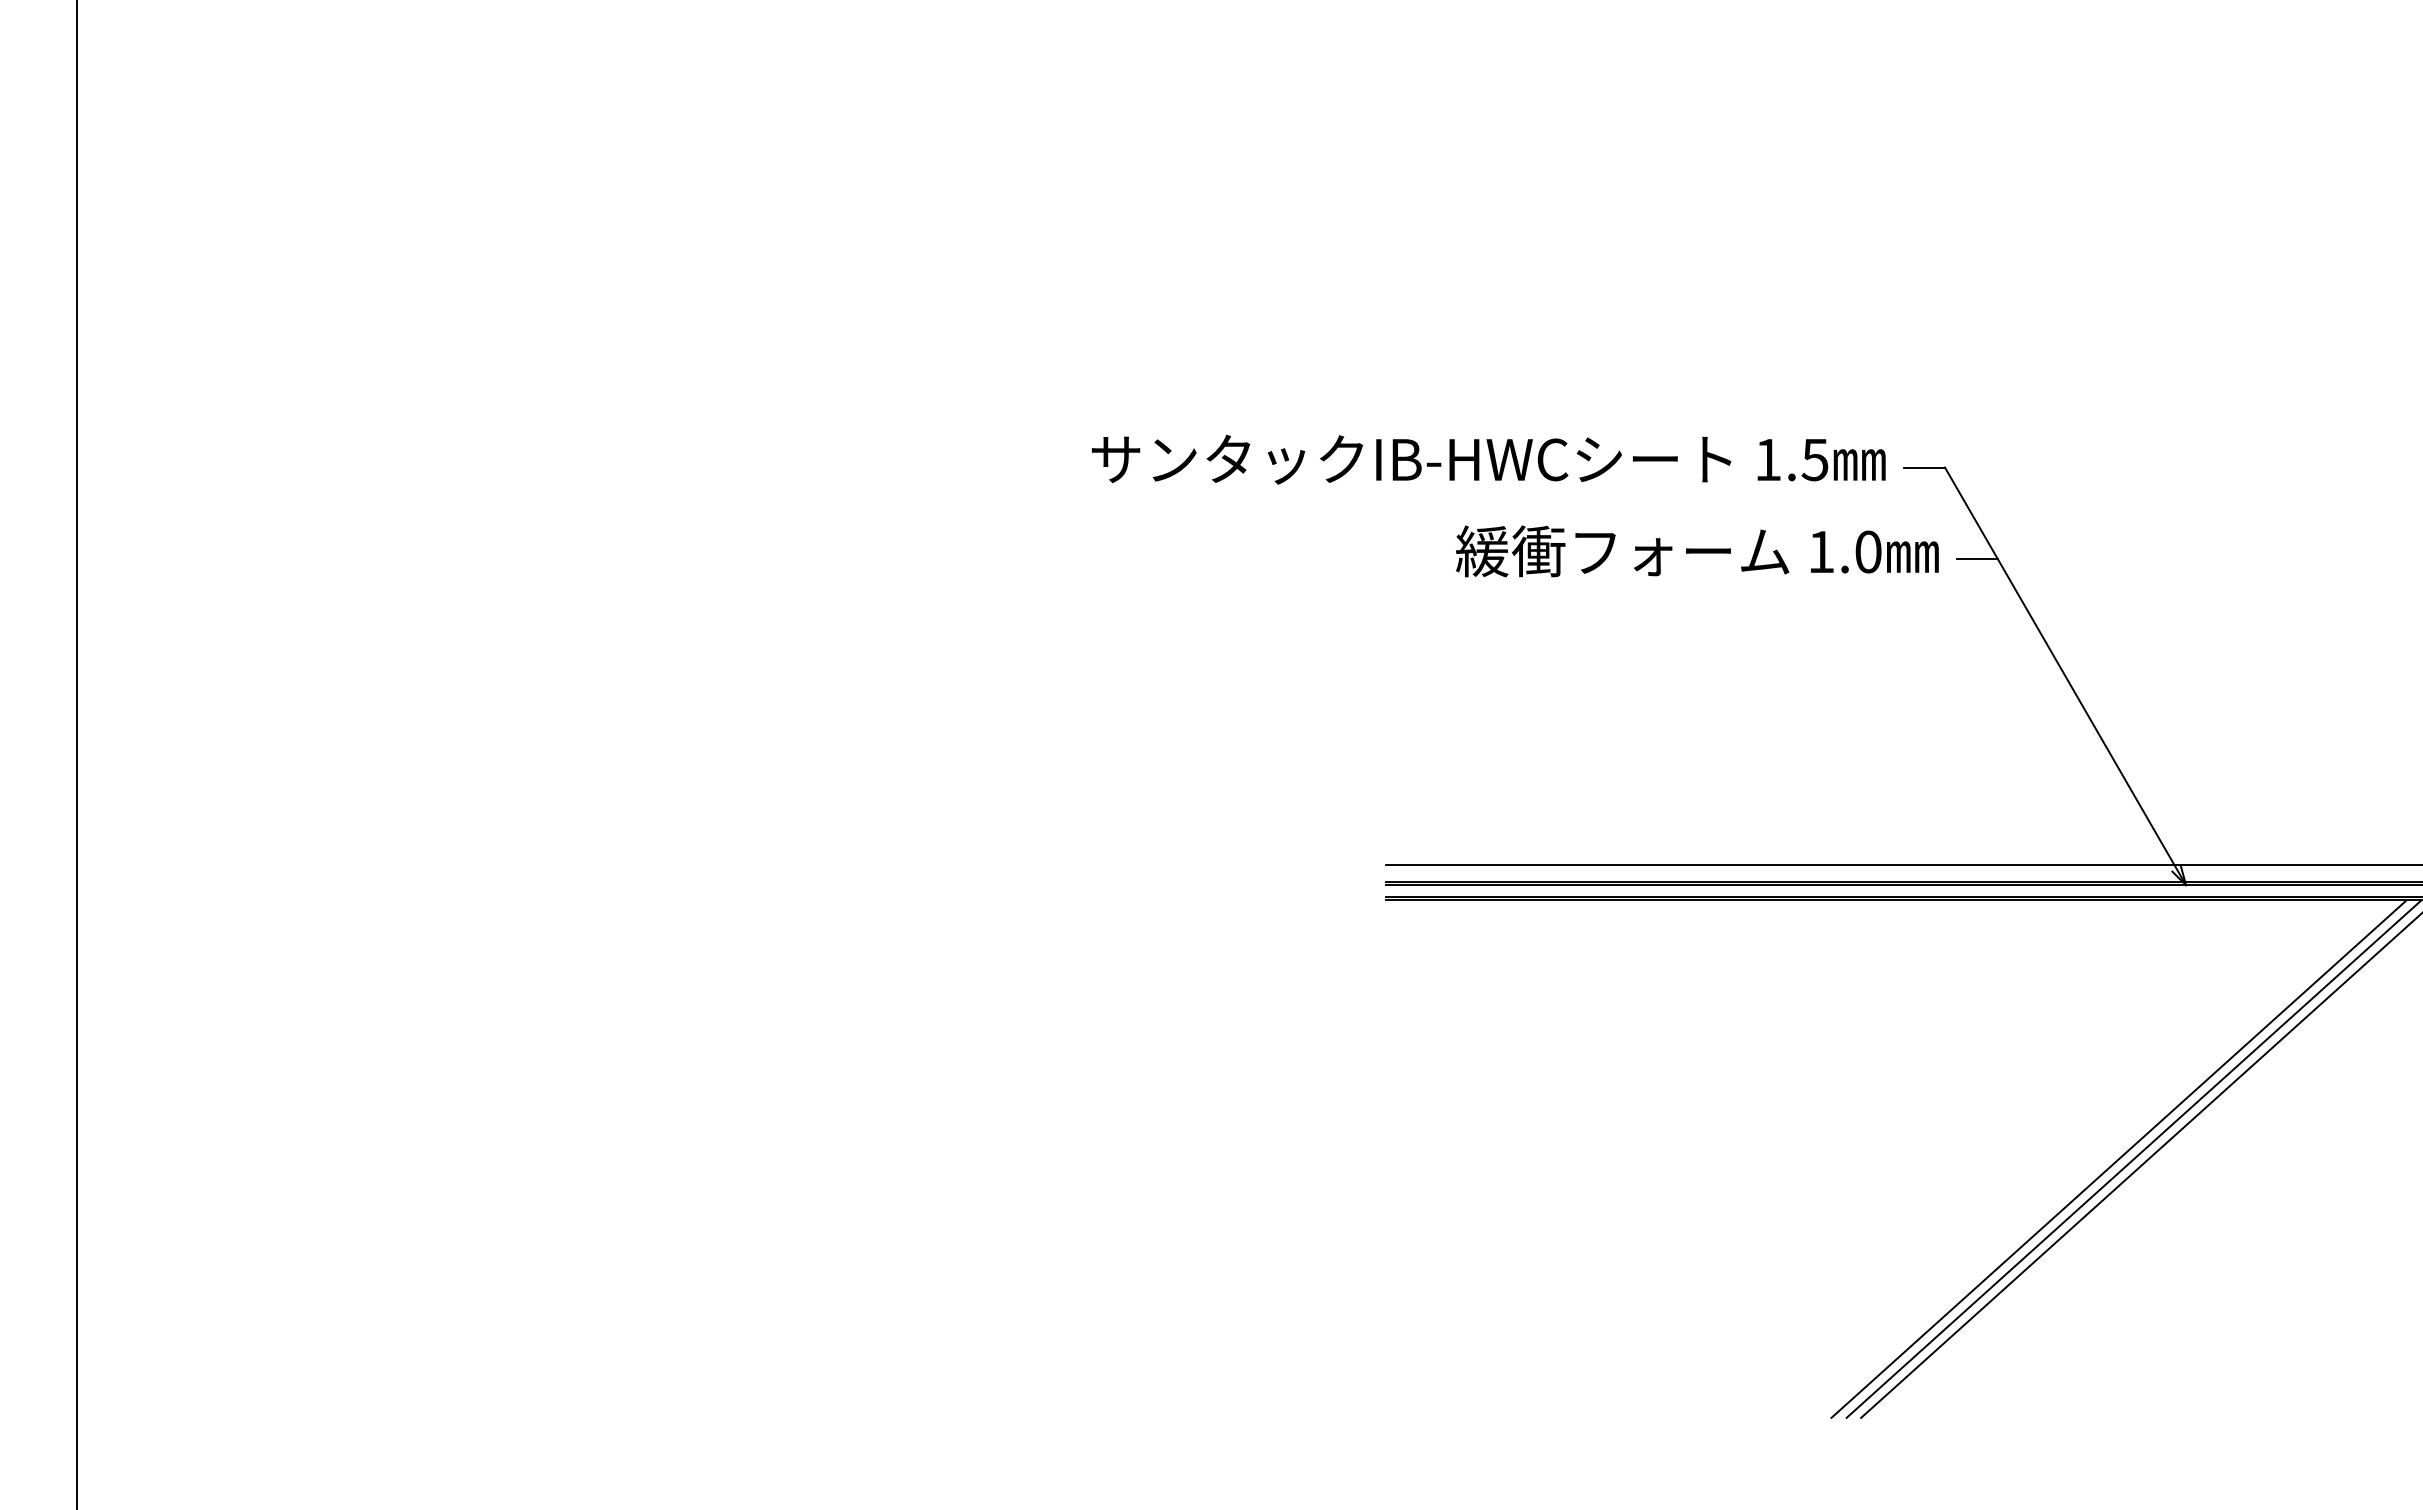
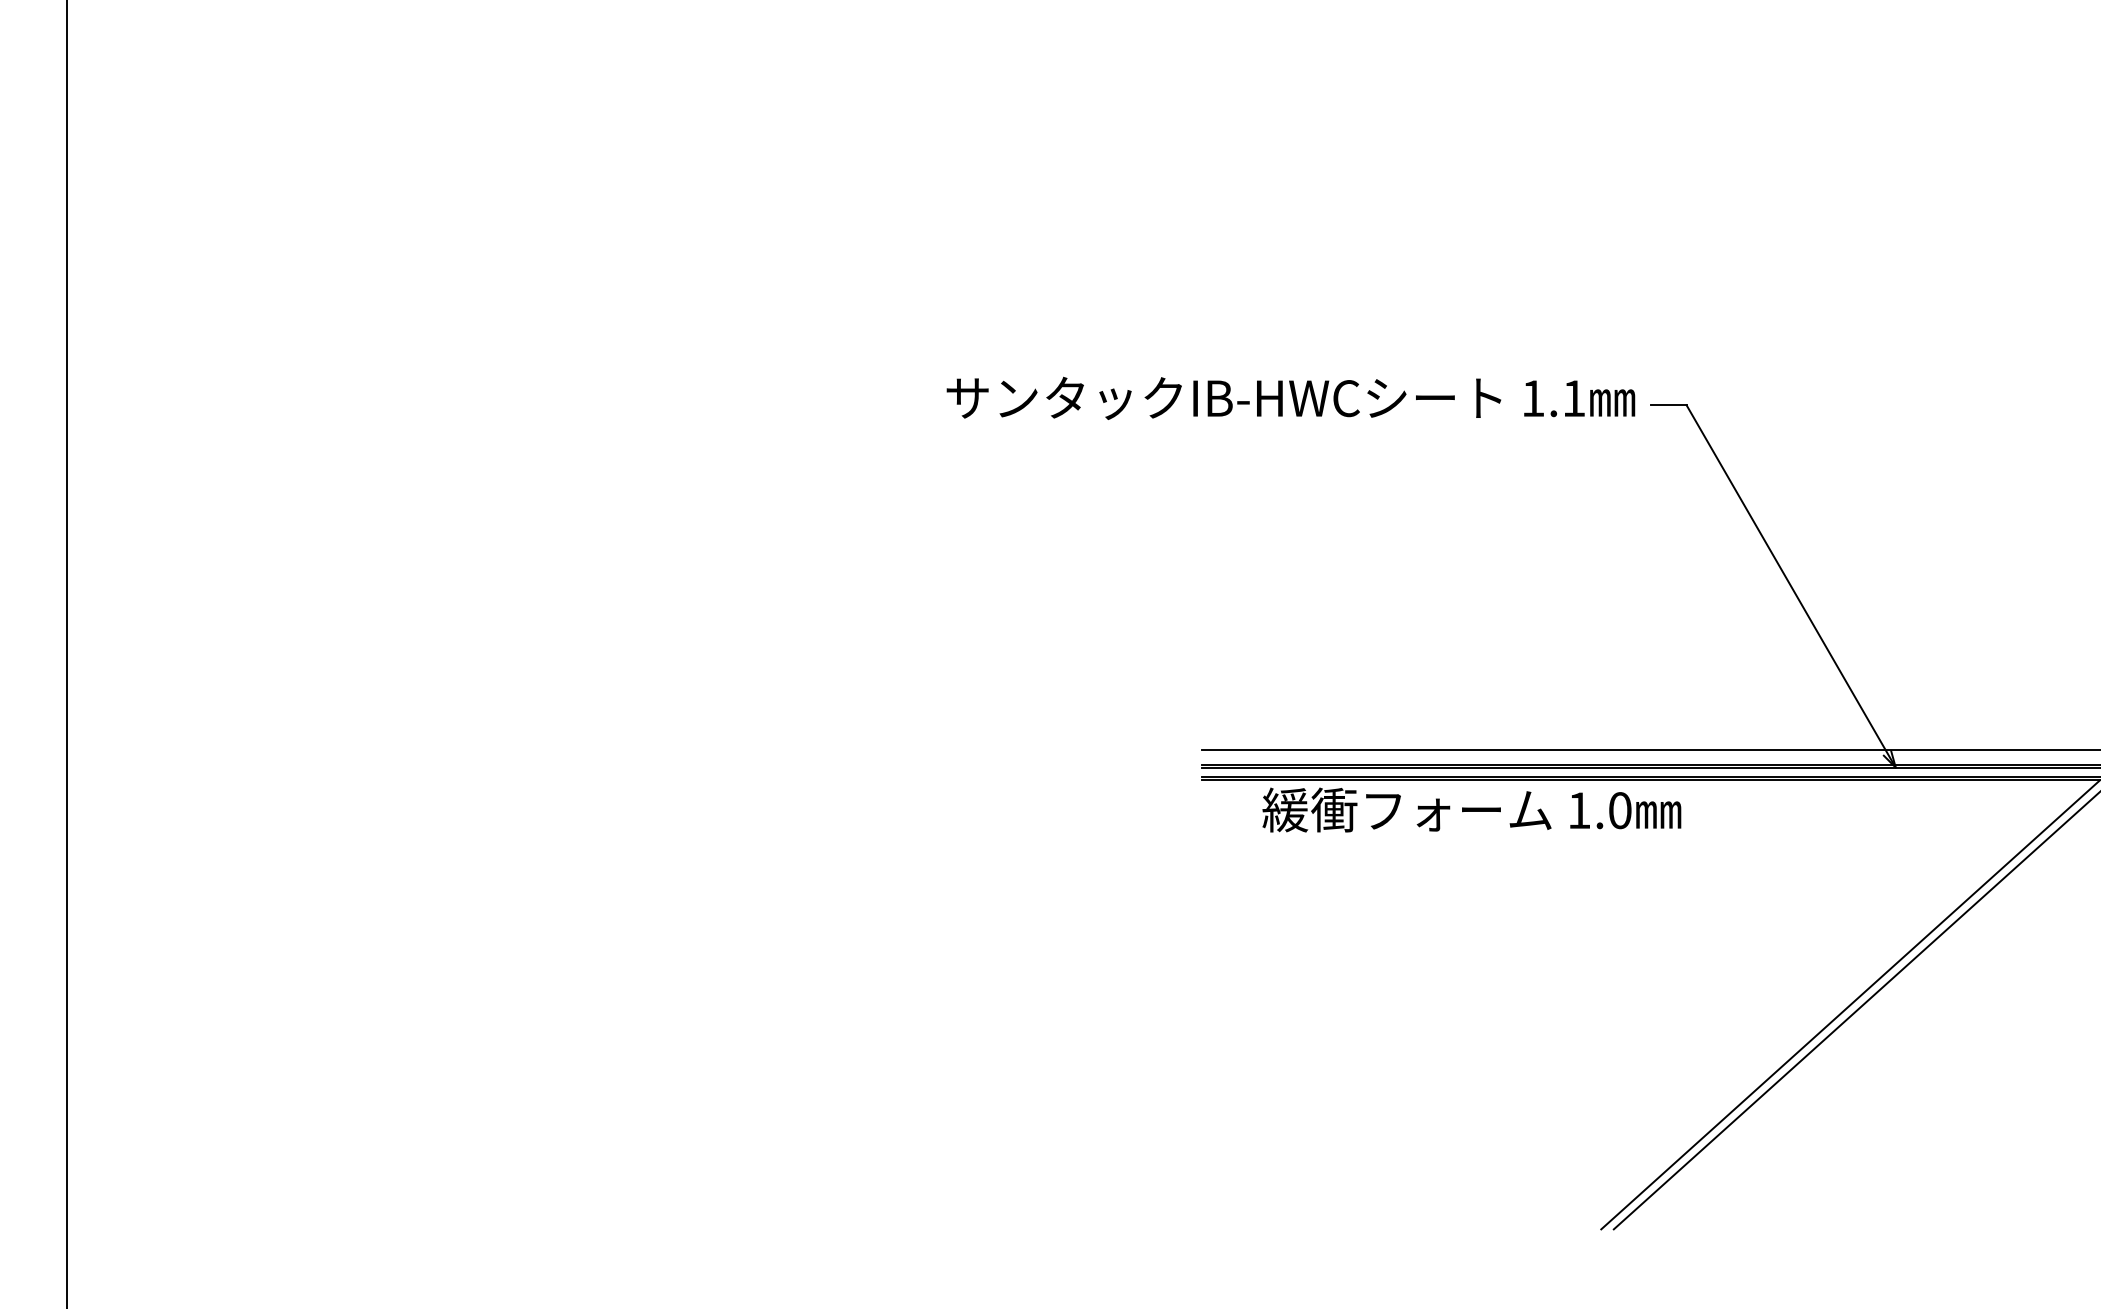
text: (1814, 460) -> (1573, 399), 1.5 -> 1.1
text: (1697, 551) -> (1471, 810), moved
line: (1977, 559) -> (1714, 484), removed
line: (2118, 1158) -> (1837, 1004), removed

